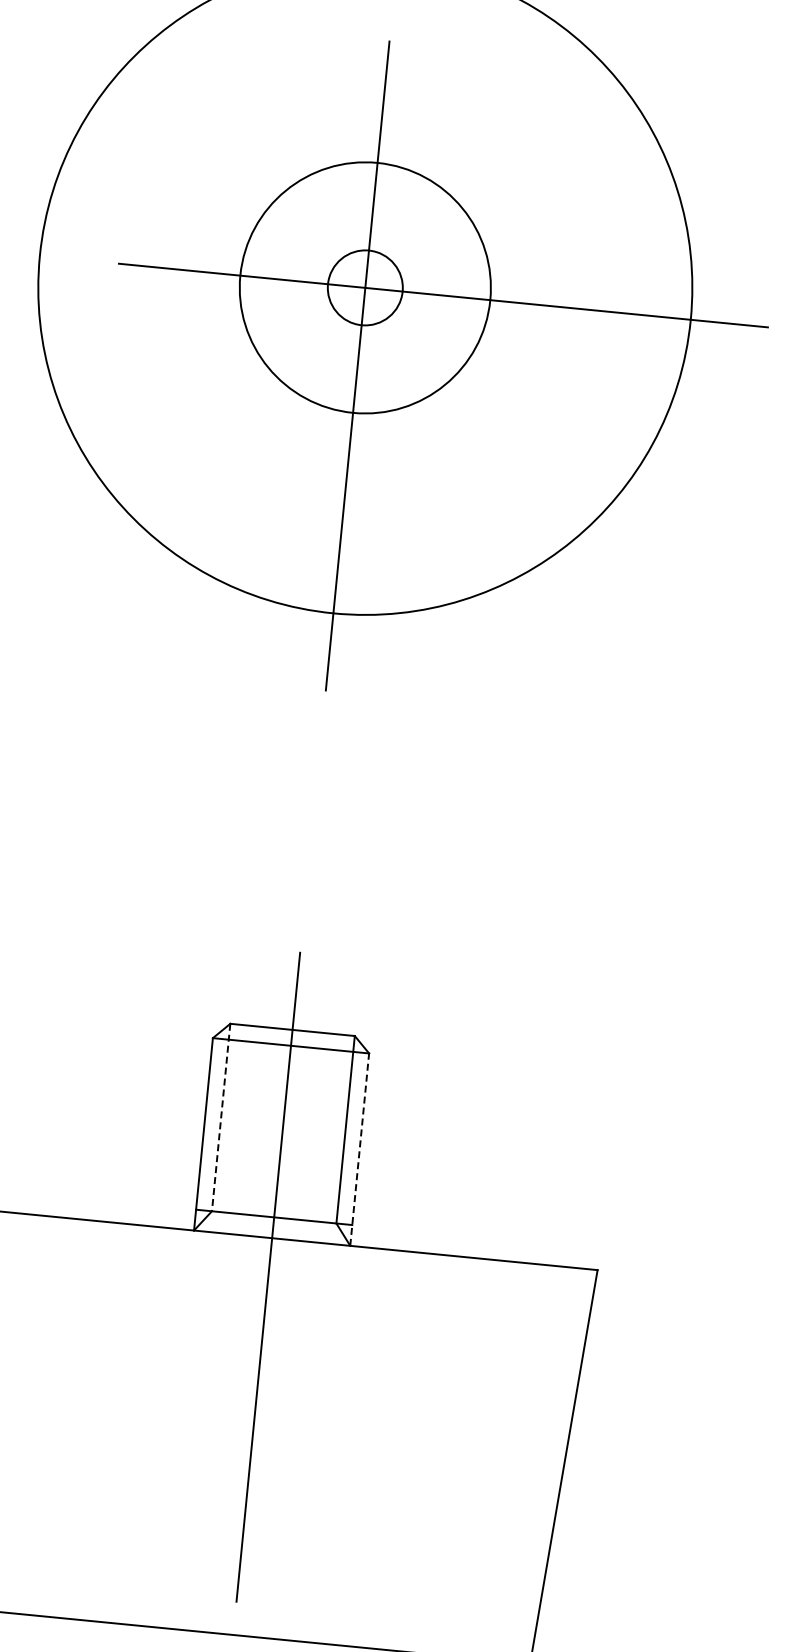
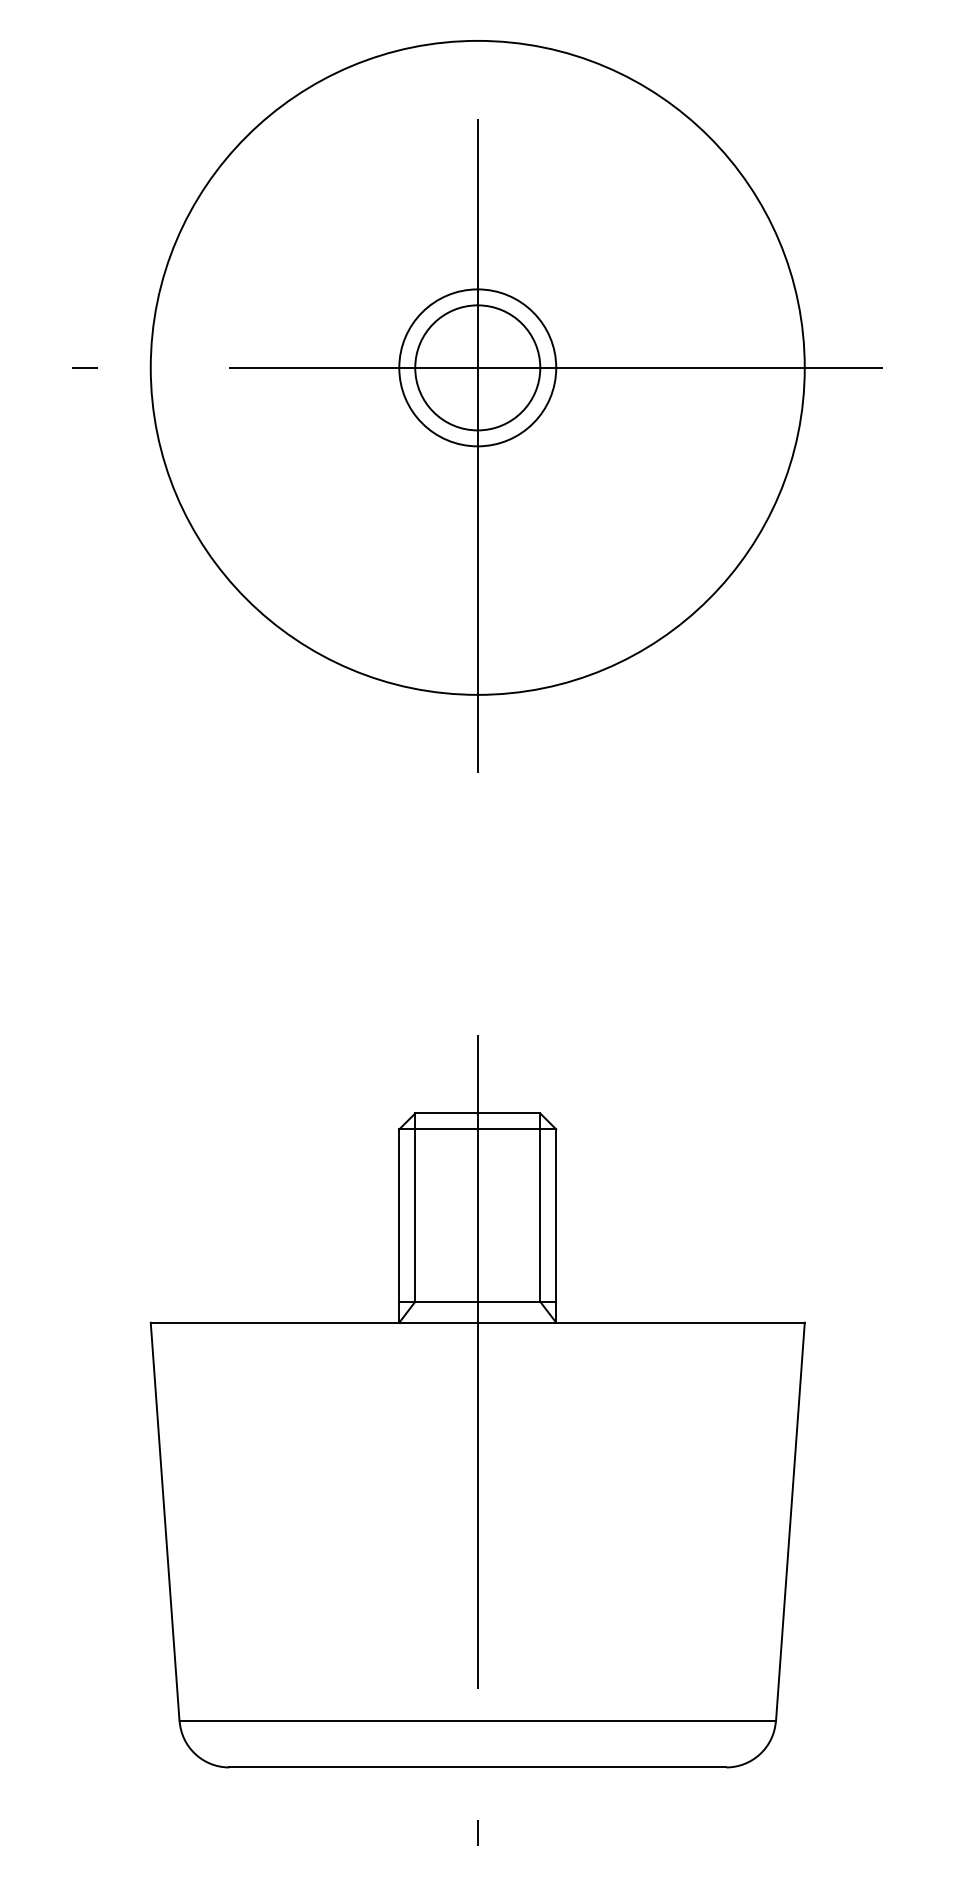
circle: (365, 287) -> (477, 367), size x0.62
circle: (365, 287) -> (477, 367), size x1.67
line: (221, 1118) -> (415, 1208), dashed -> solid
line: (359, 1150) -> (556, 1226), dashed -> solid

